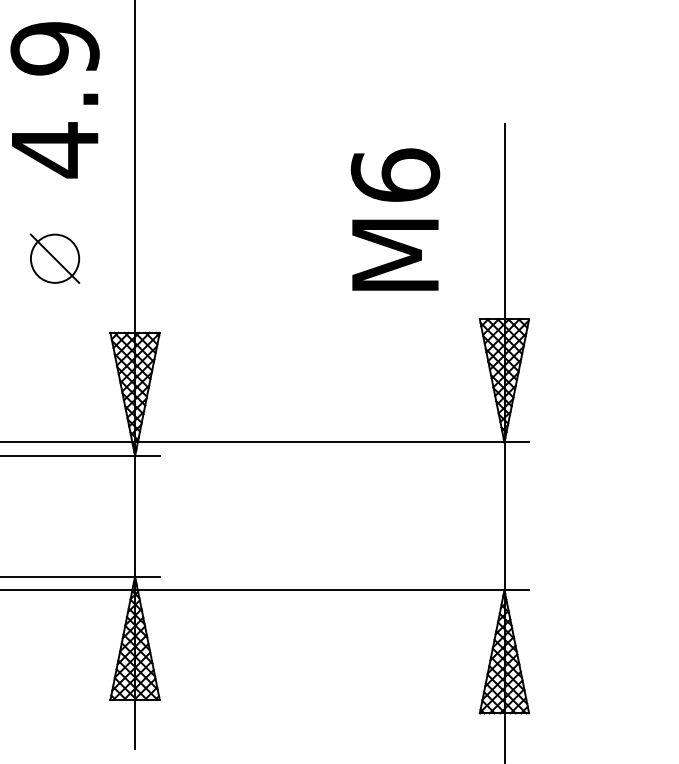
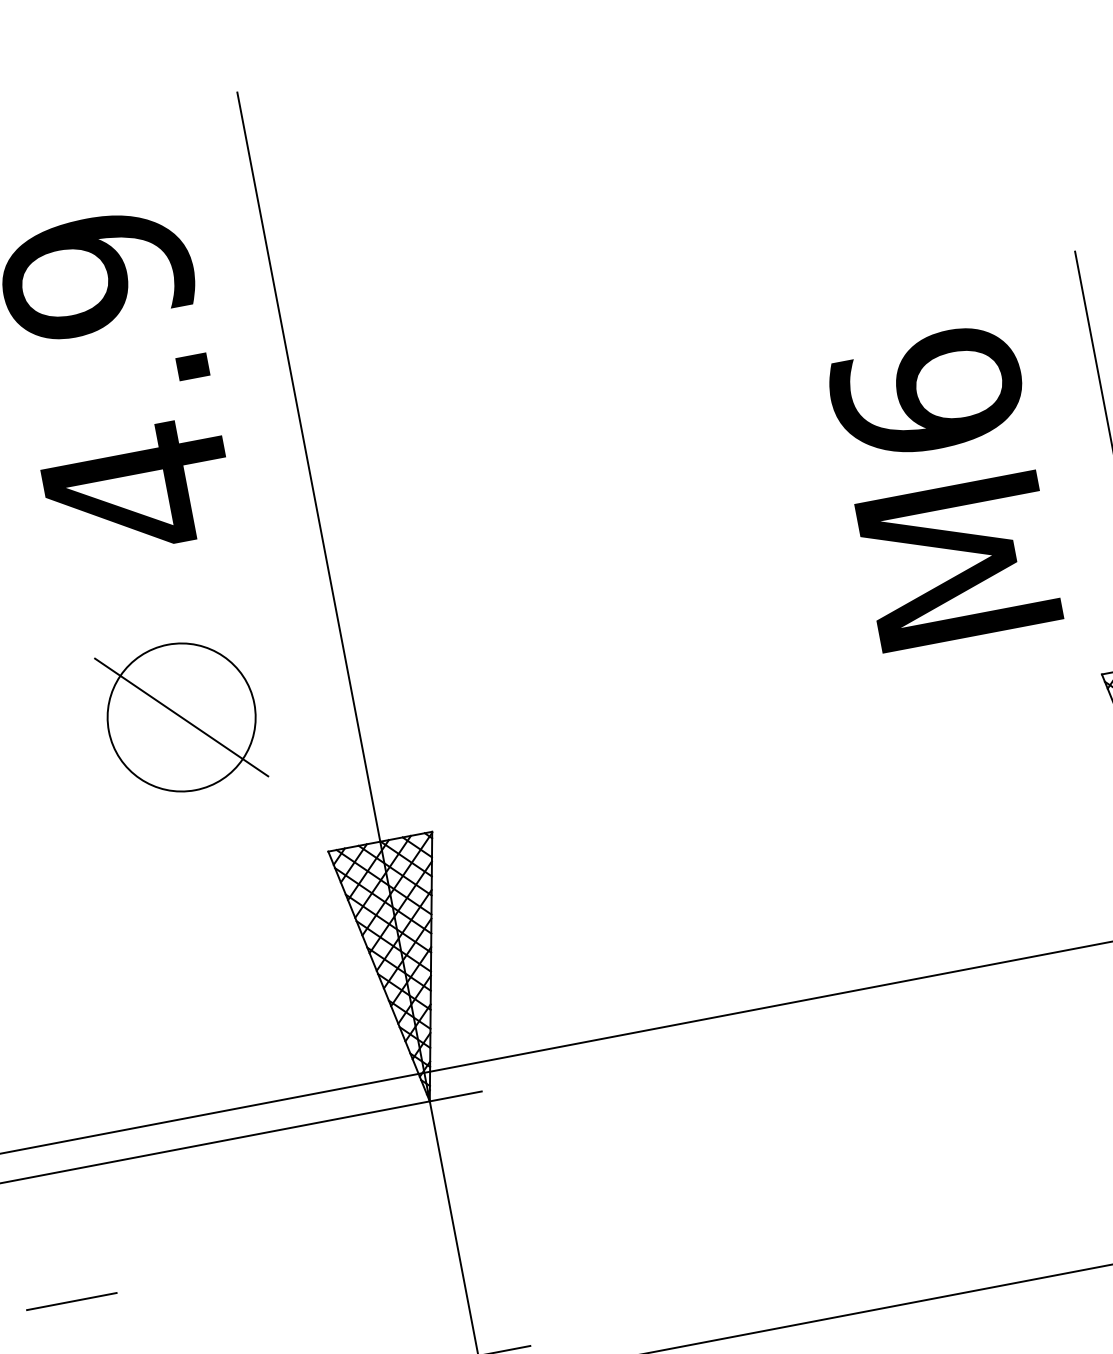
text: (395, 219) -> (945, 486), moved
part: (54, 258) -> (180, 717), size x1.43

